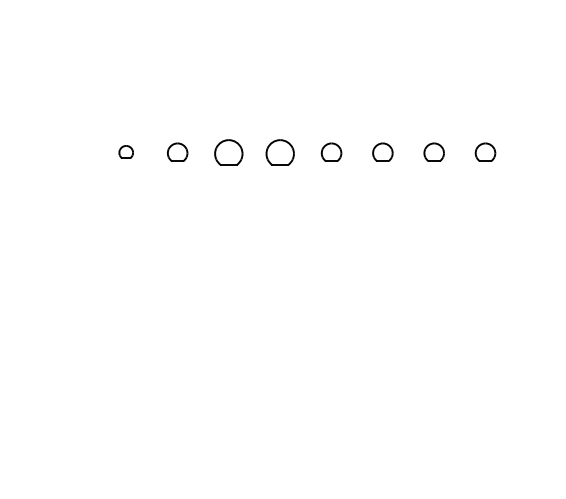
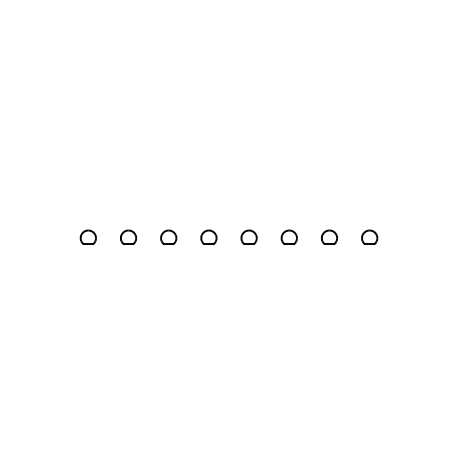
part: (125, 151) -> (87, 236), size x1.43
part: (228, 151) -> (168, 236), size x0.71
part: (279, 151) -> (208, 236), size x0.71

